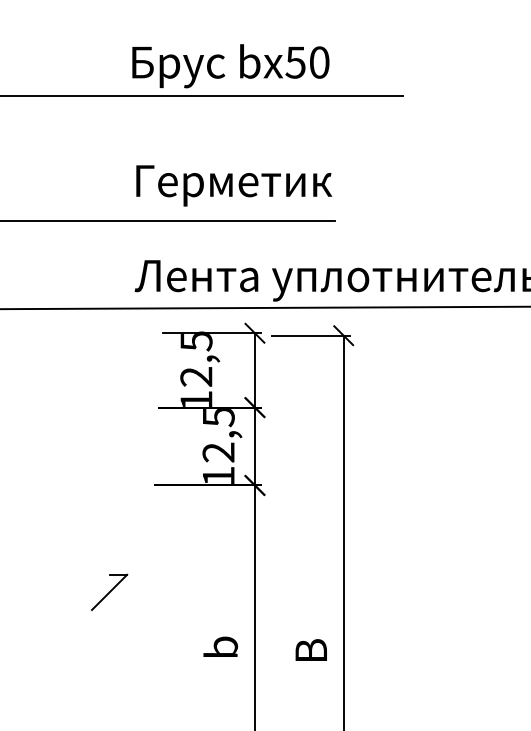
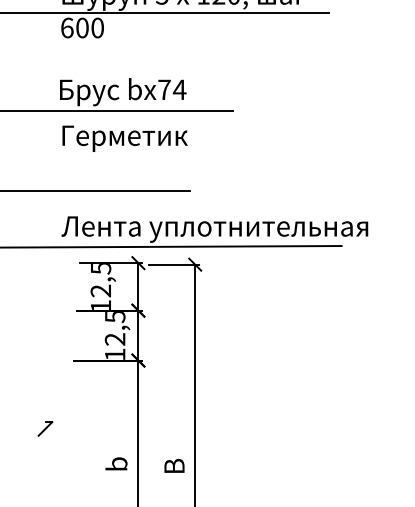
text: (308, 61) -> (172, 89), 50 -> 74
text: (233, 185) -> (124, 138), moved
part: (109, 591) -> (45, 428), size x0.6

